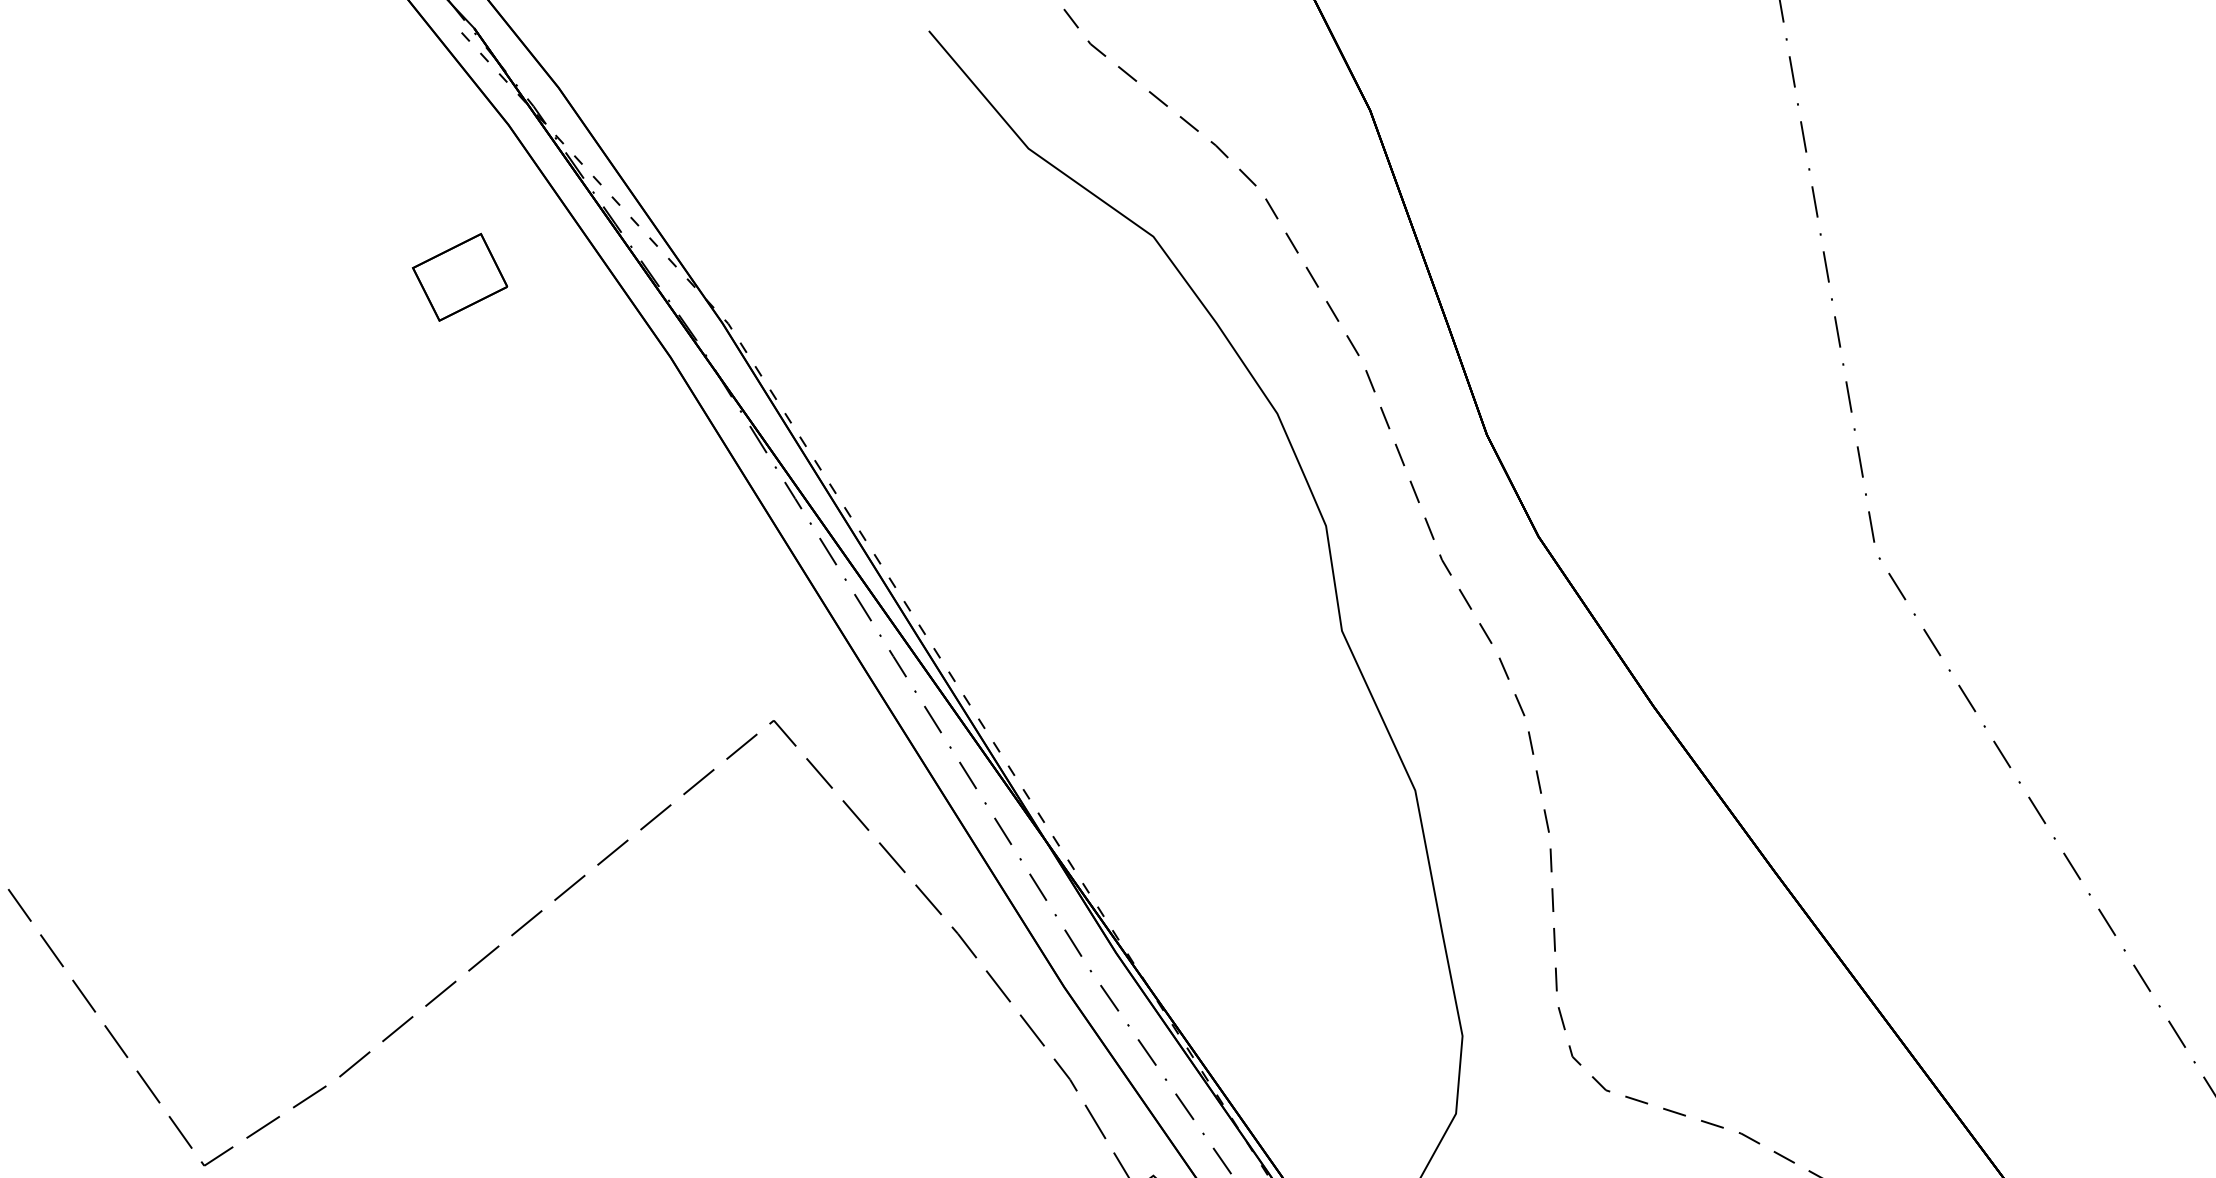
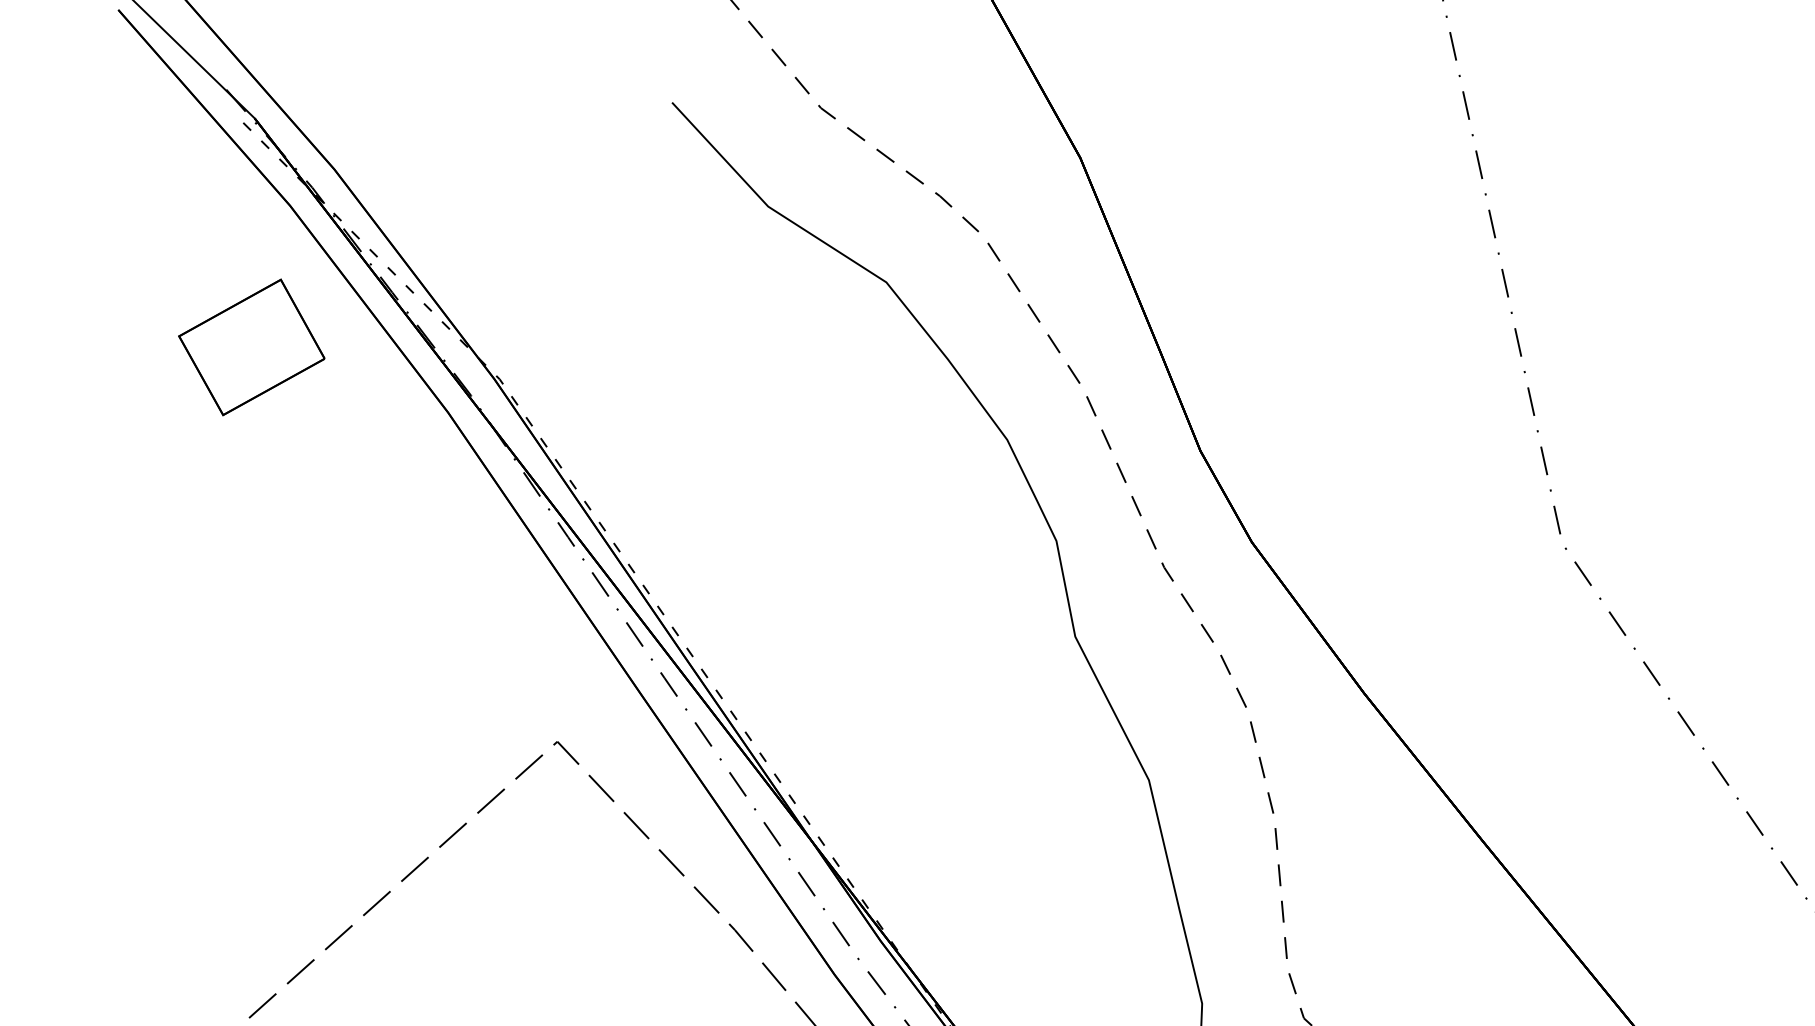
part: (459, 277) -> (251, 347), size x1.67

